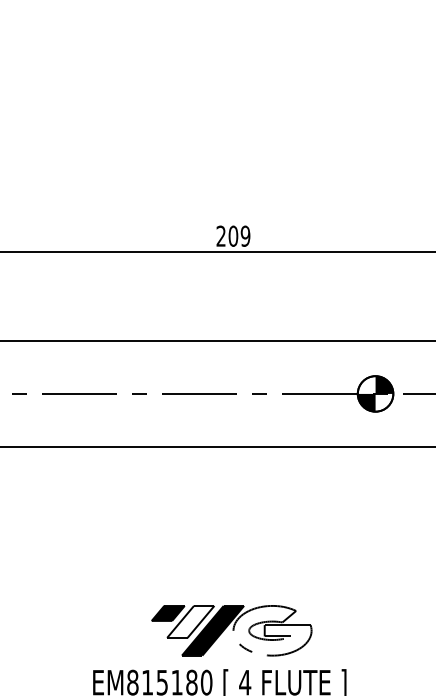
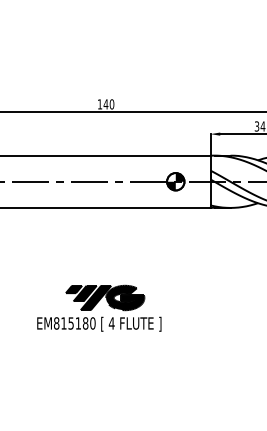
text: (232, 236) -> (105, 104), 209 -> 140
fill: (189, 621) -> (84, 293), added
fill: (273, 629) -> (125, 297), added

